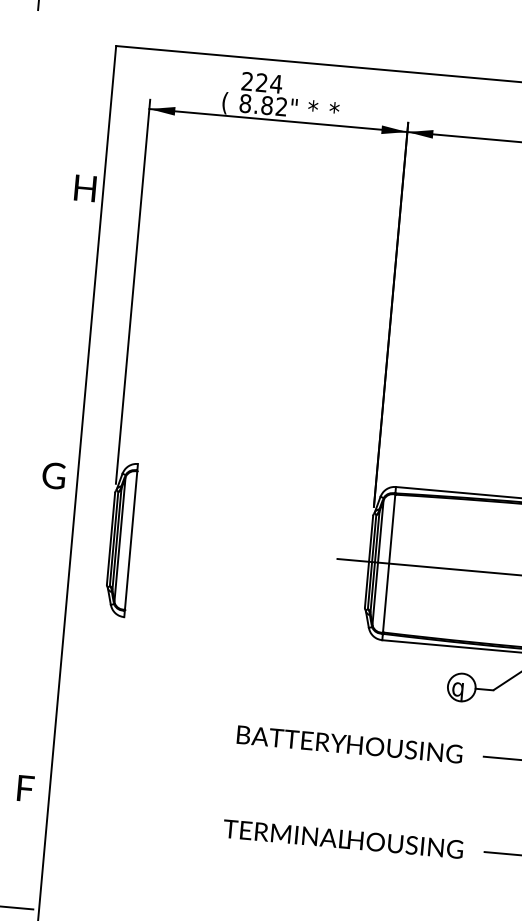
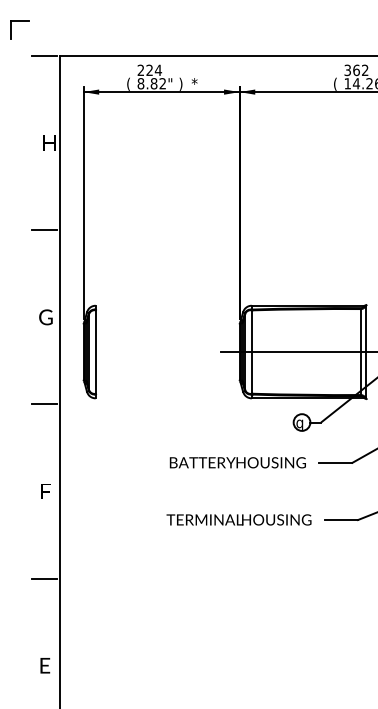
line: (90, 44) -> (44, 56), added
text: (312, 109) -> (181, 83), * -> )
line: (64, 332) -> (44, 230), added
line: (38, 619) -> (44, 404), added
text: (25, 788) -> (45, 491), moved

